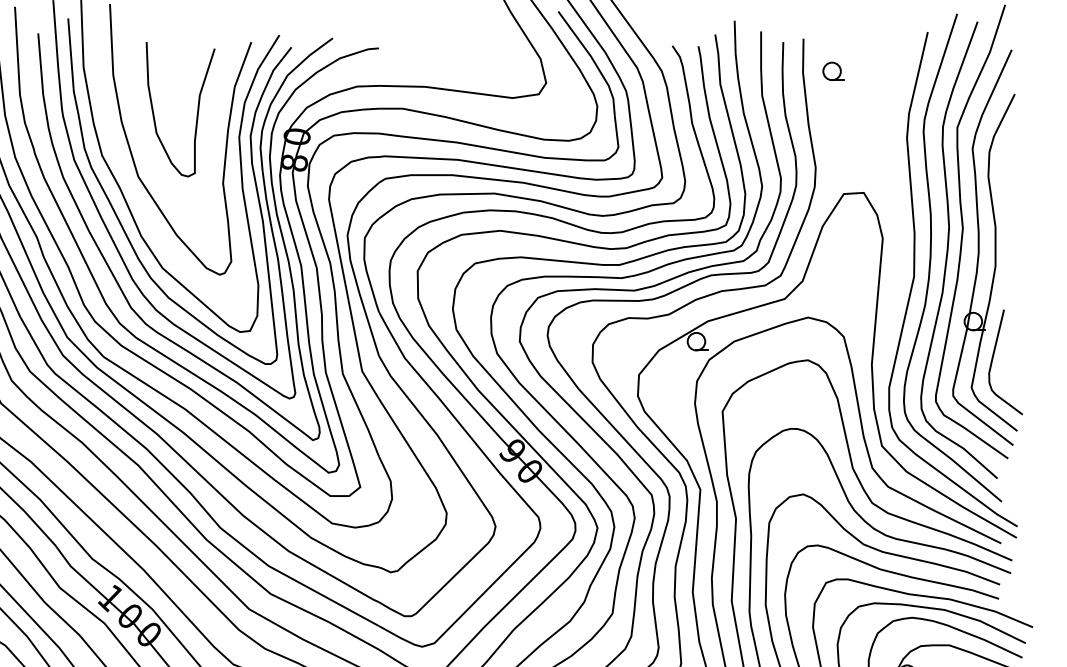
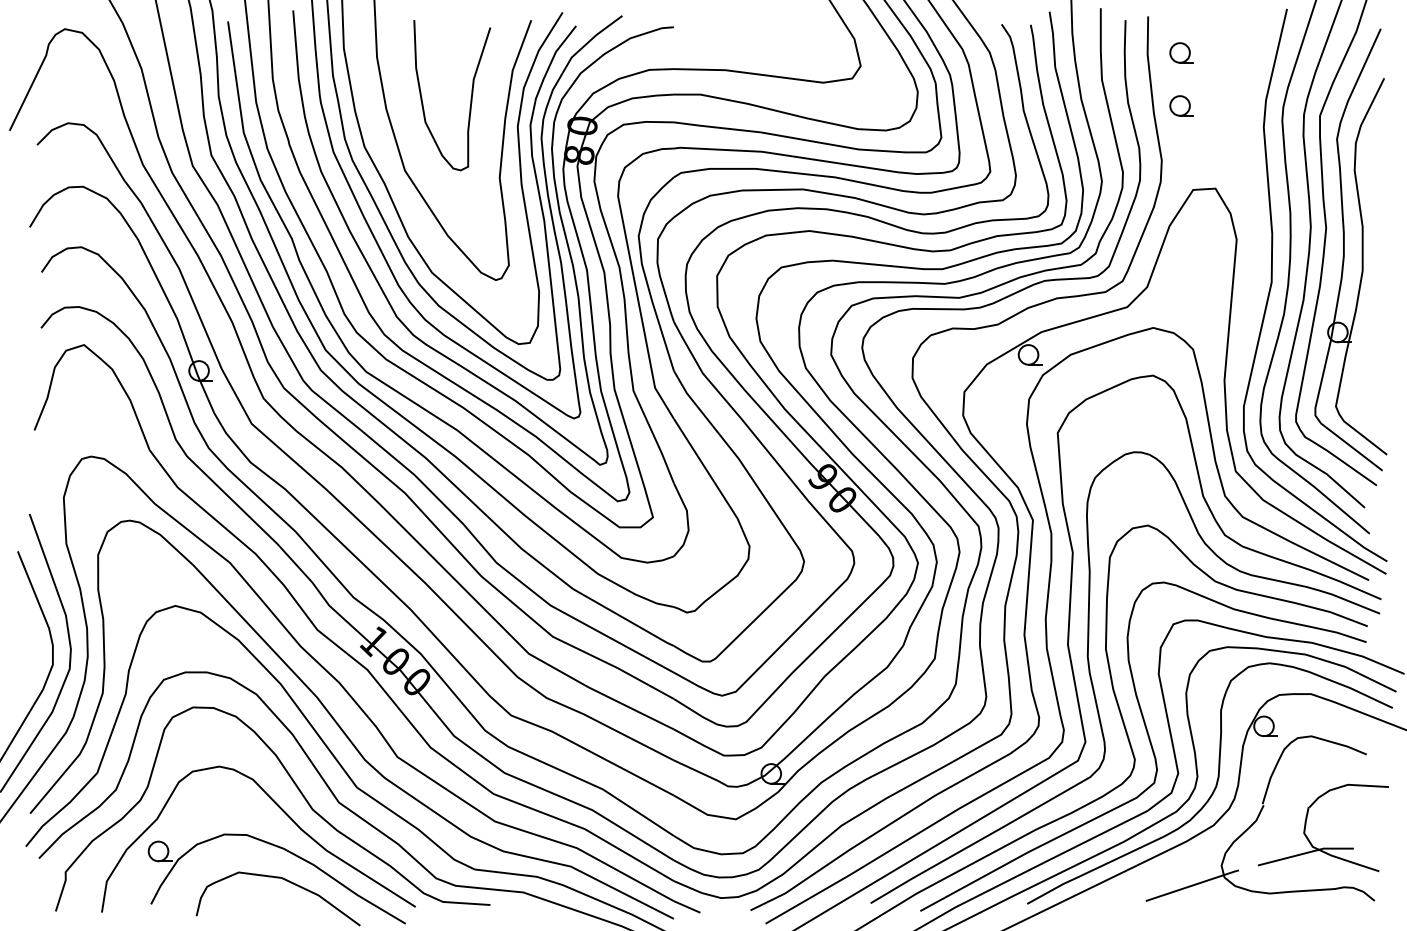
part: (833, 118) -> (1181, 105), added
curve: (993, 358) -> (1360, 373), removed

